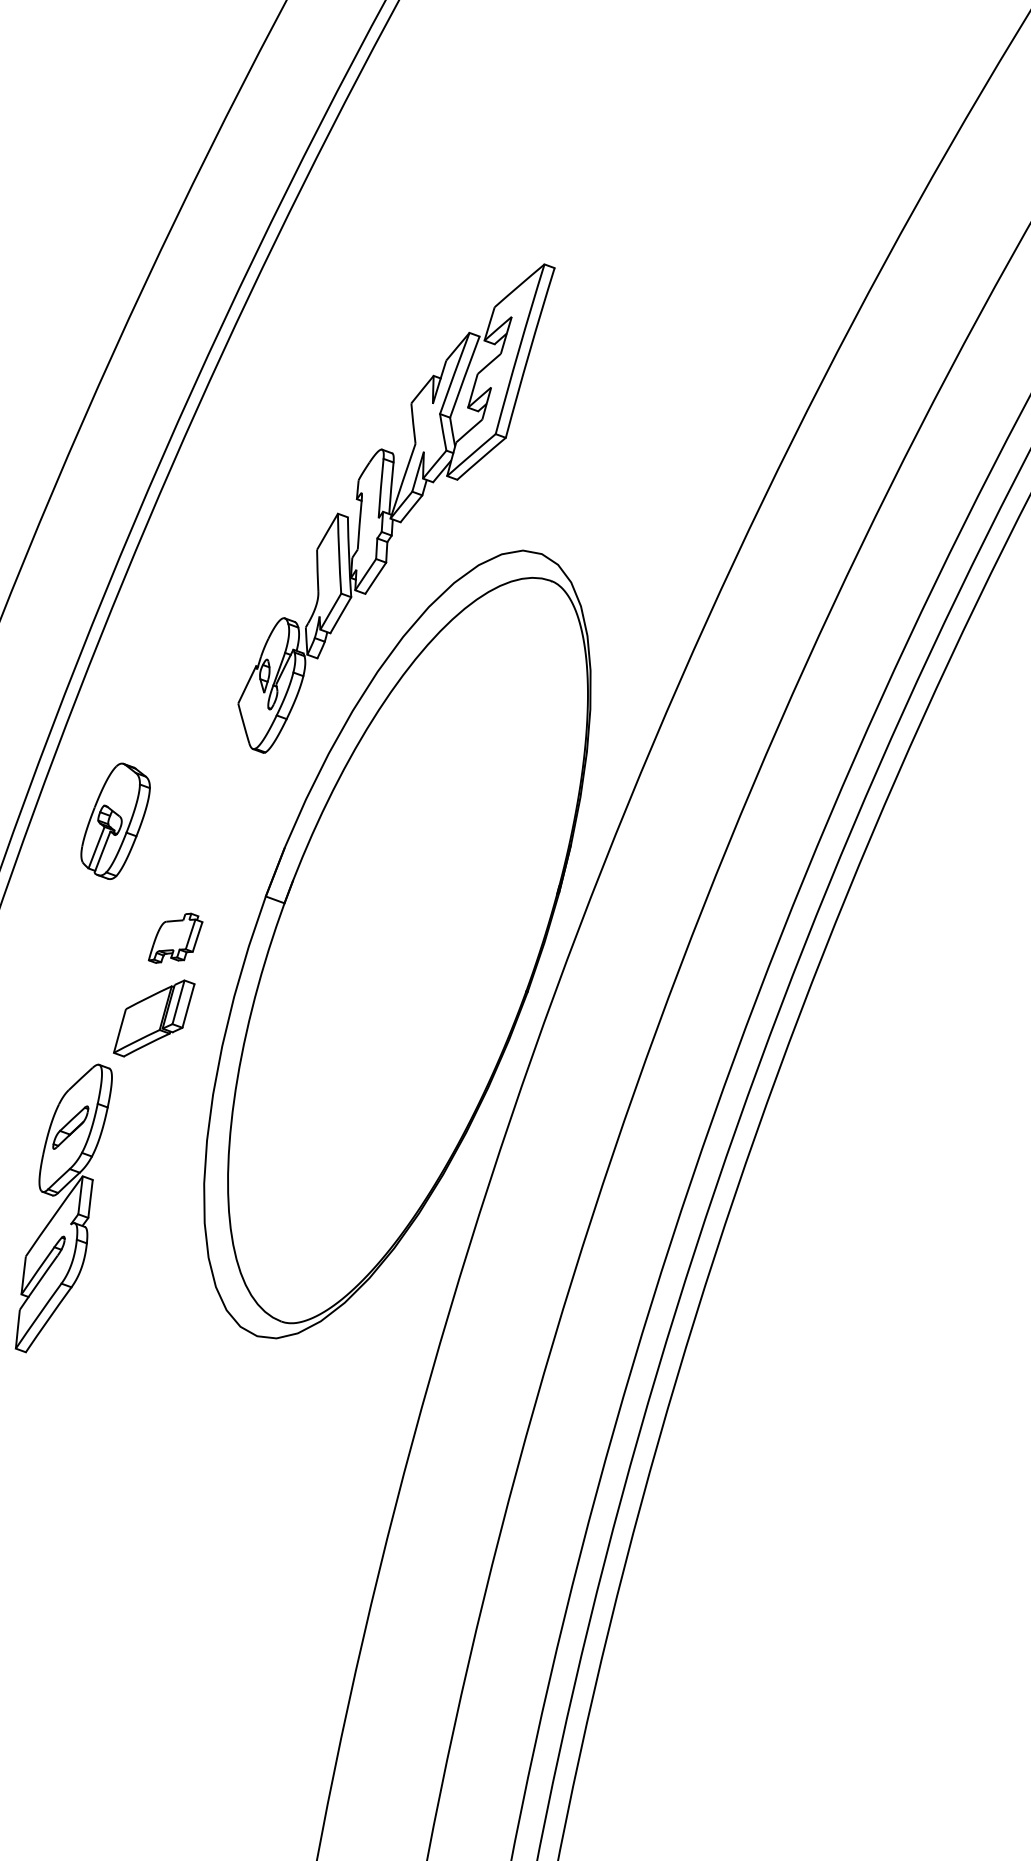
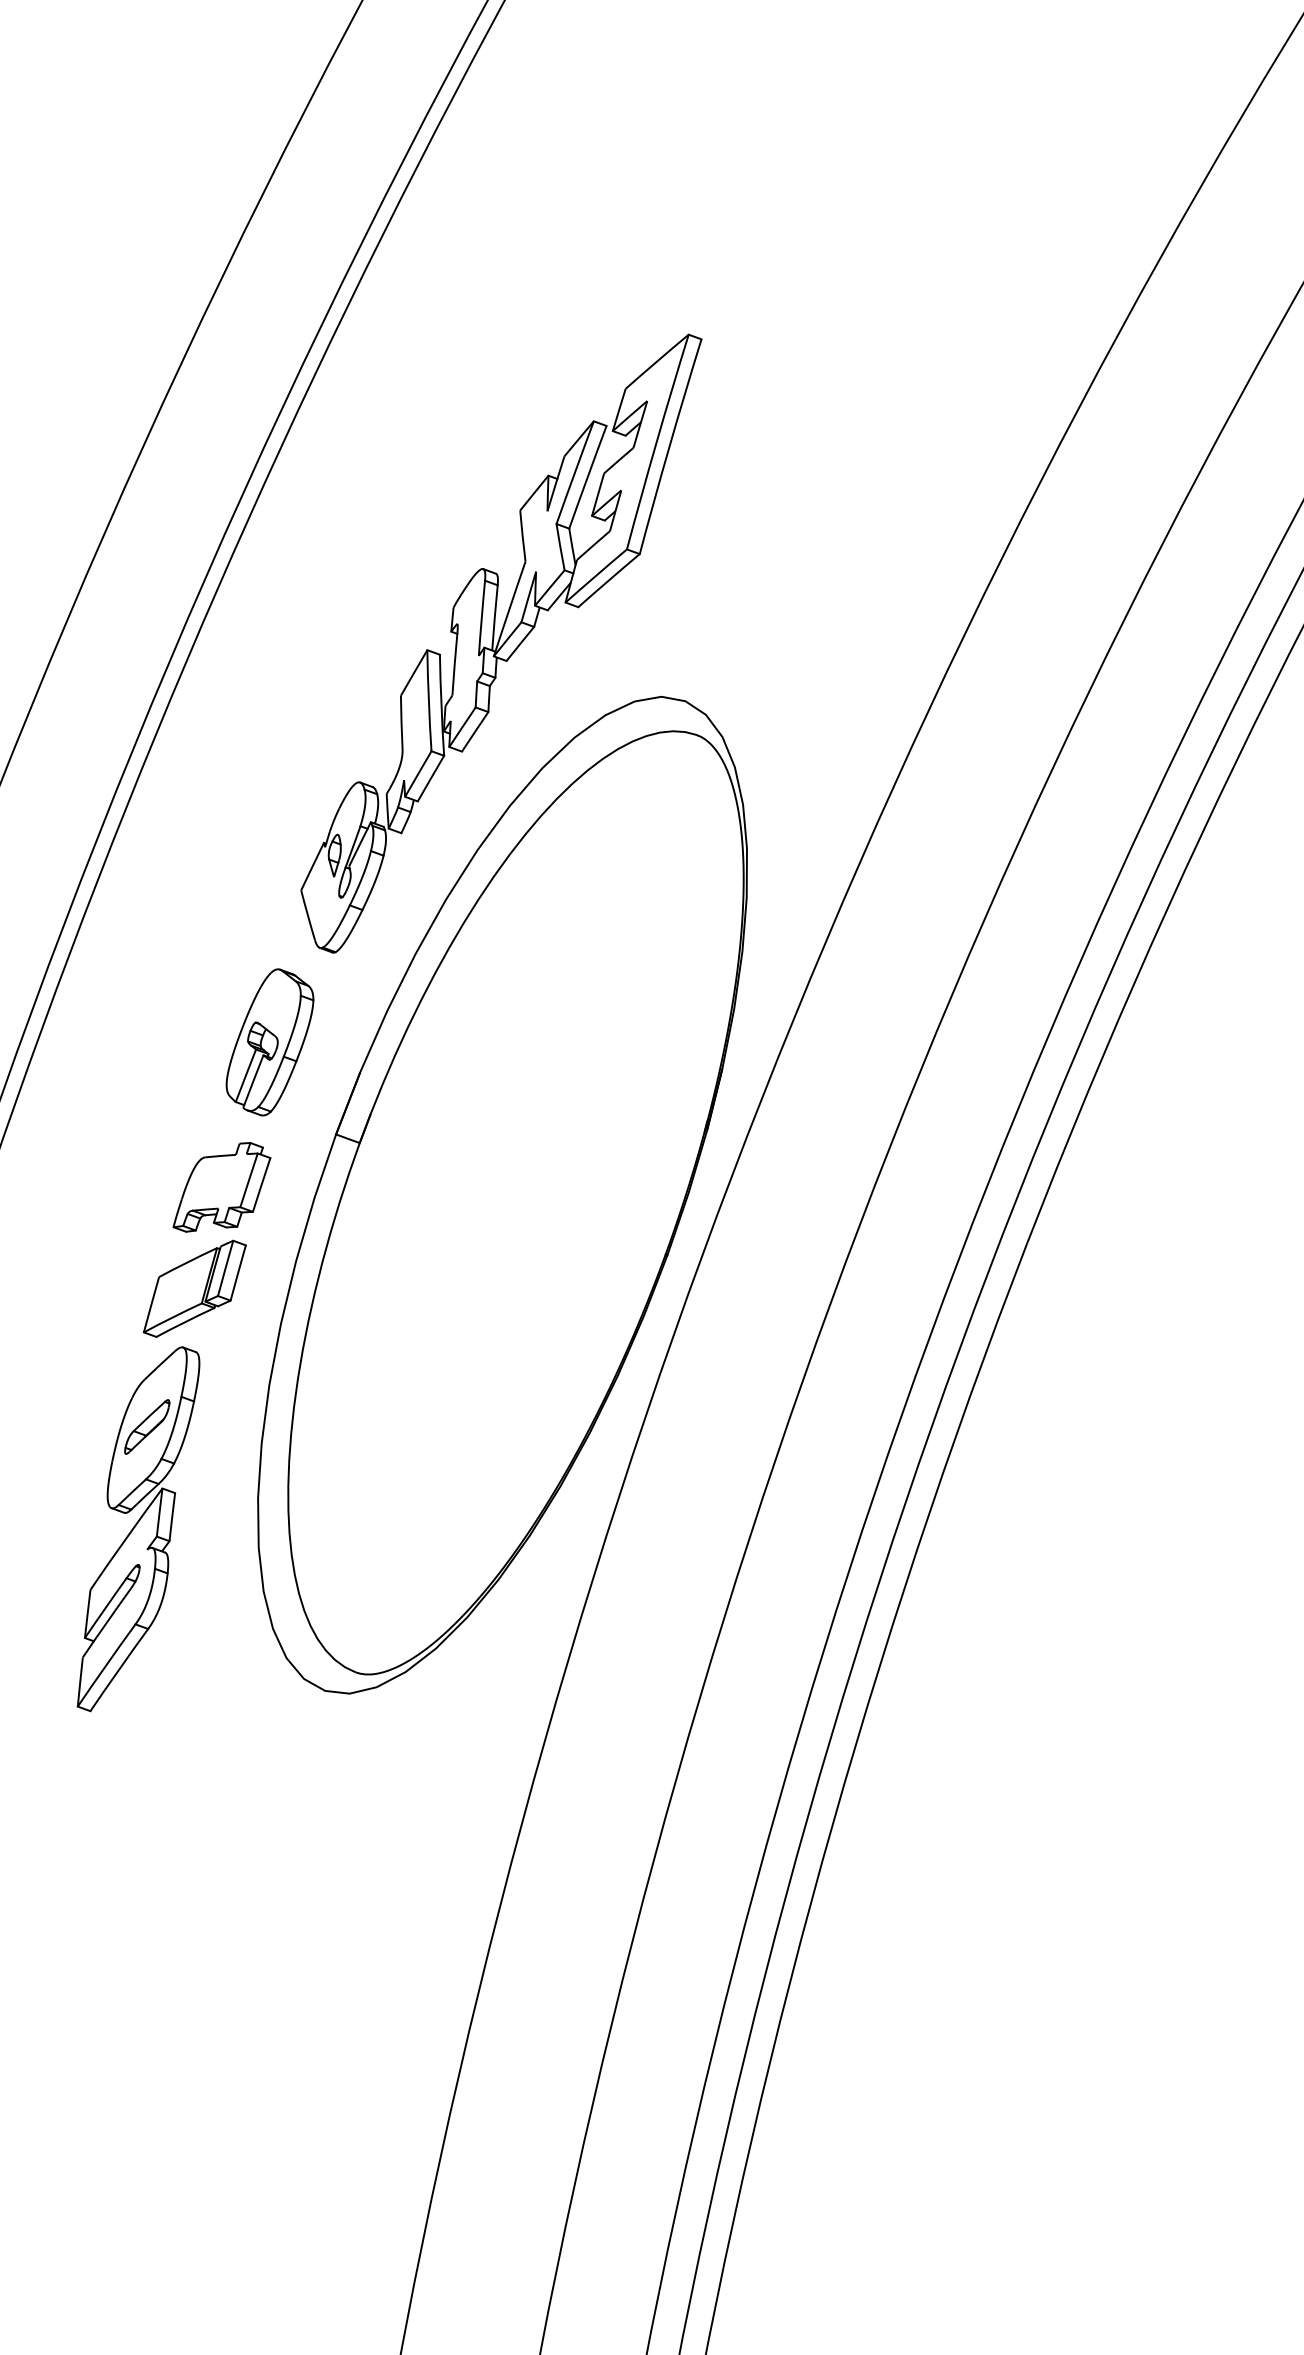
part: (115, 821) -> (269, 1042), moved
part: (175, 938) -> (221, 1187), size x1.43
part: (63, 1208) -> (138, 1529), moved

